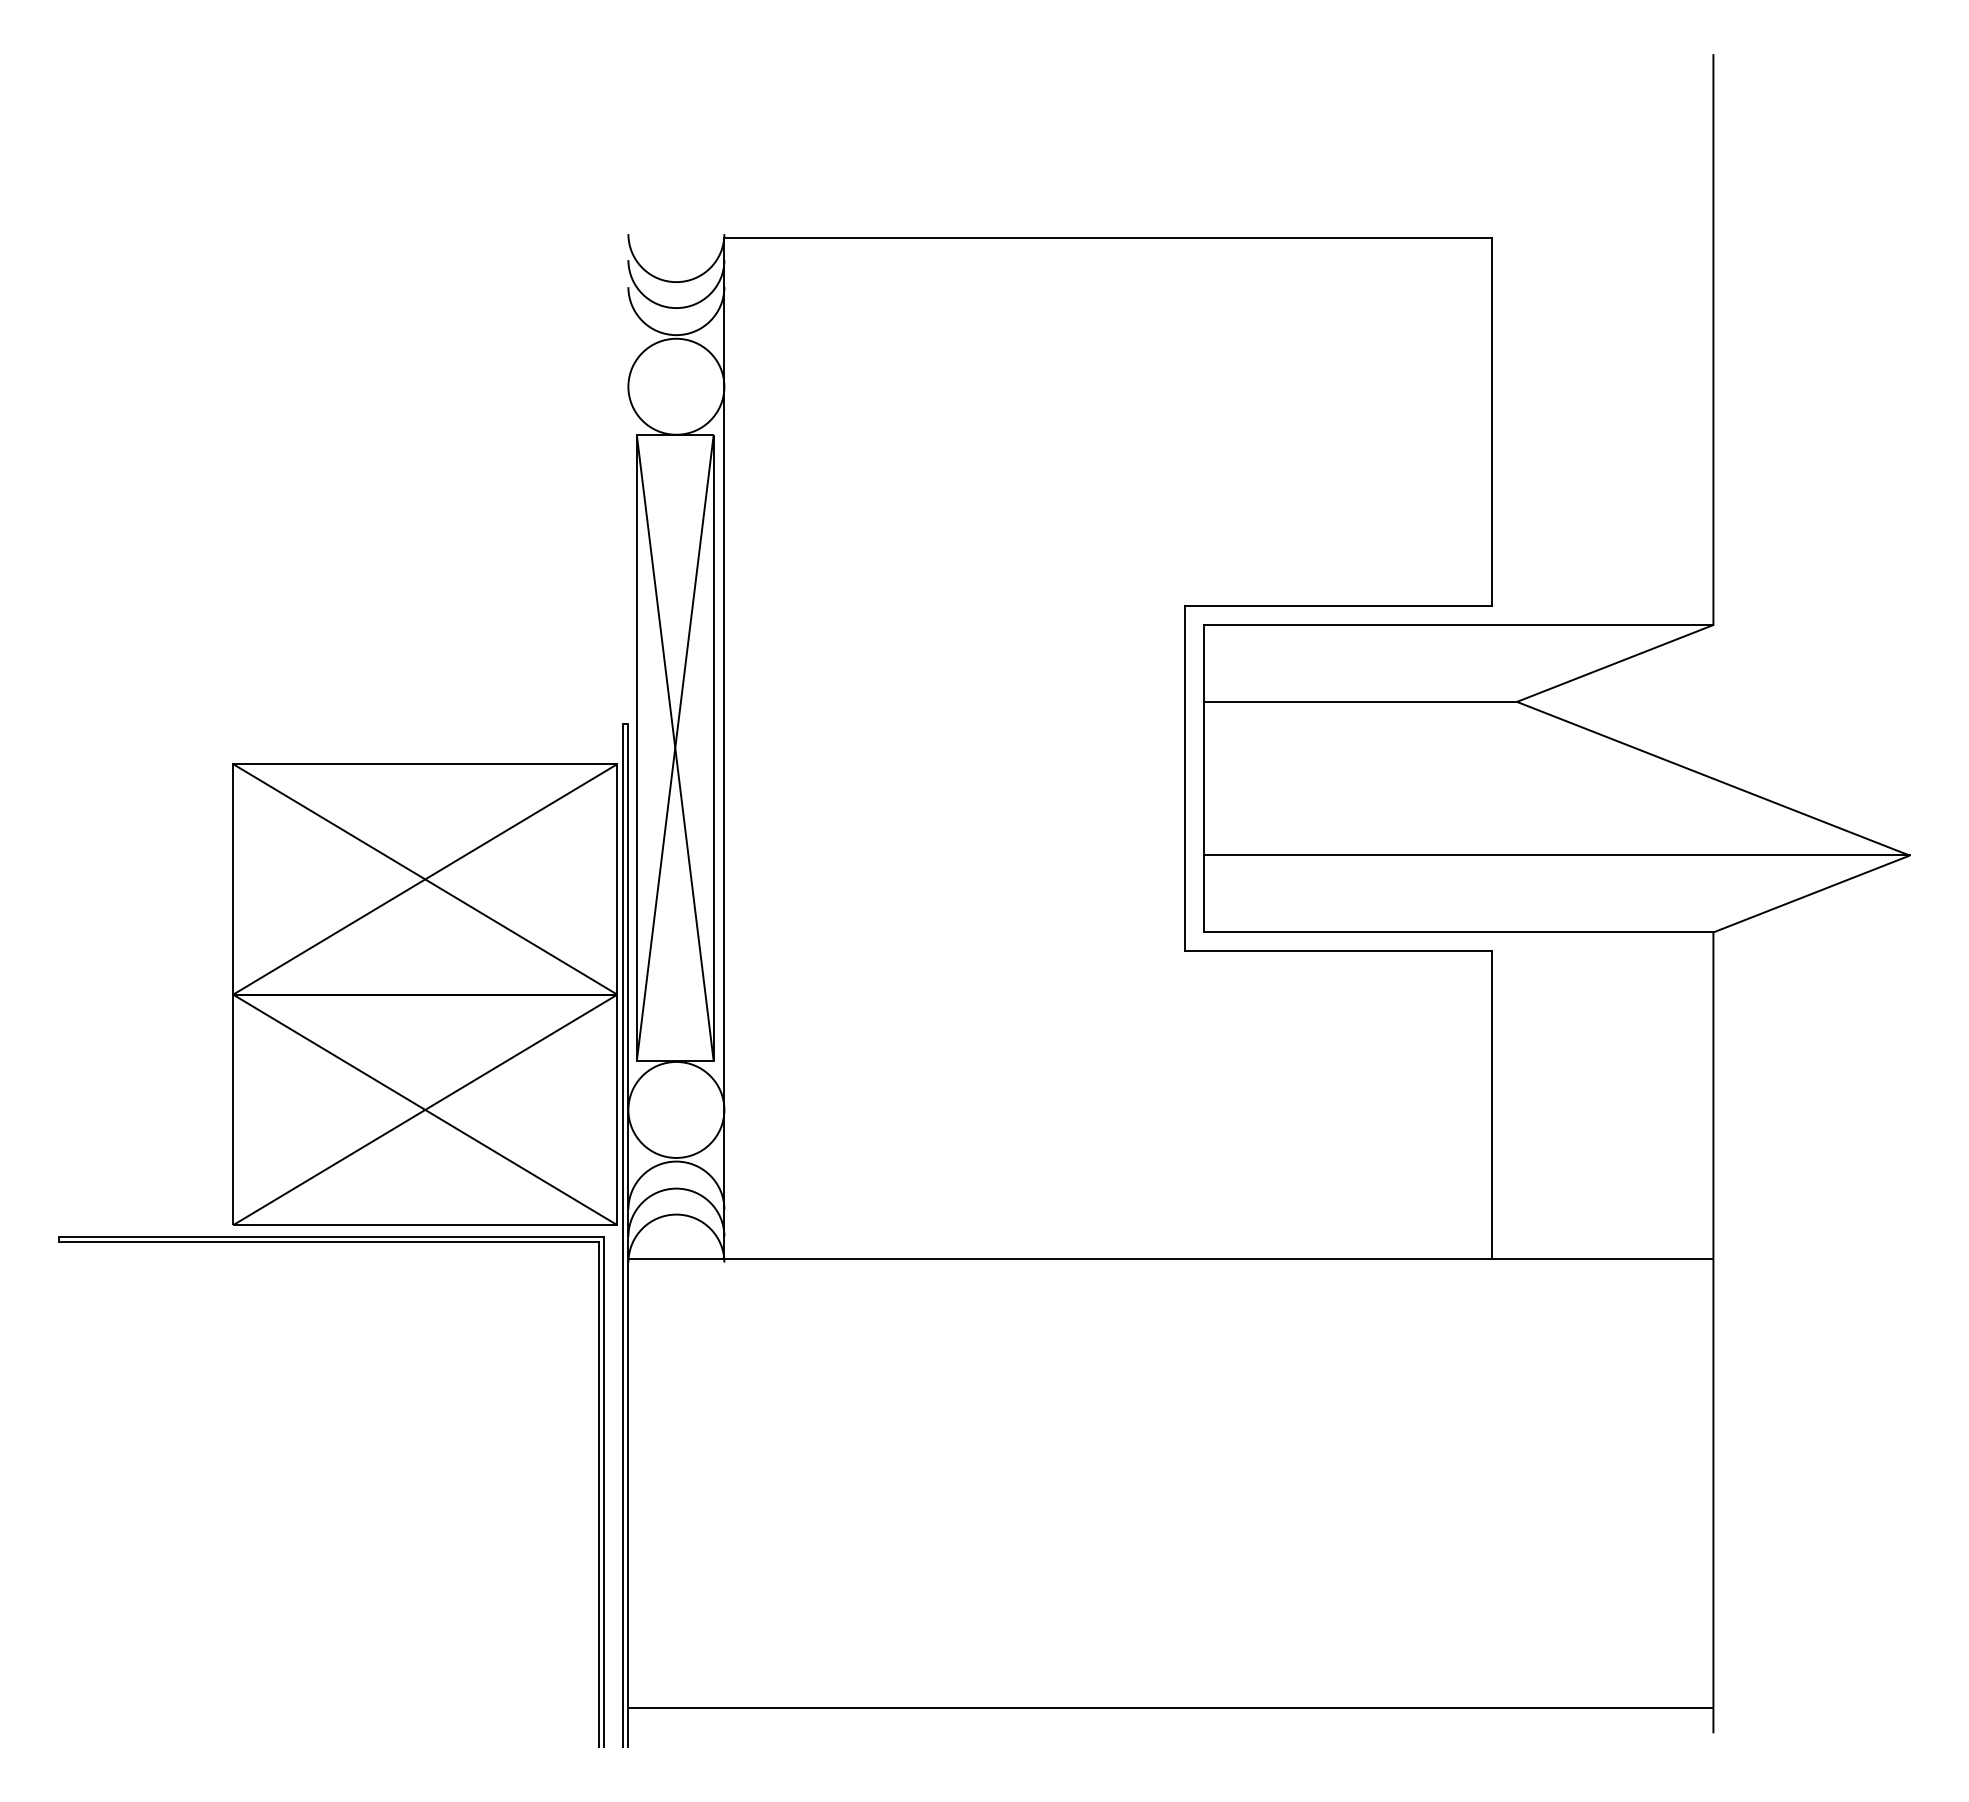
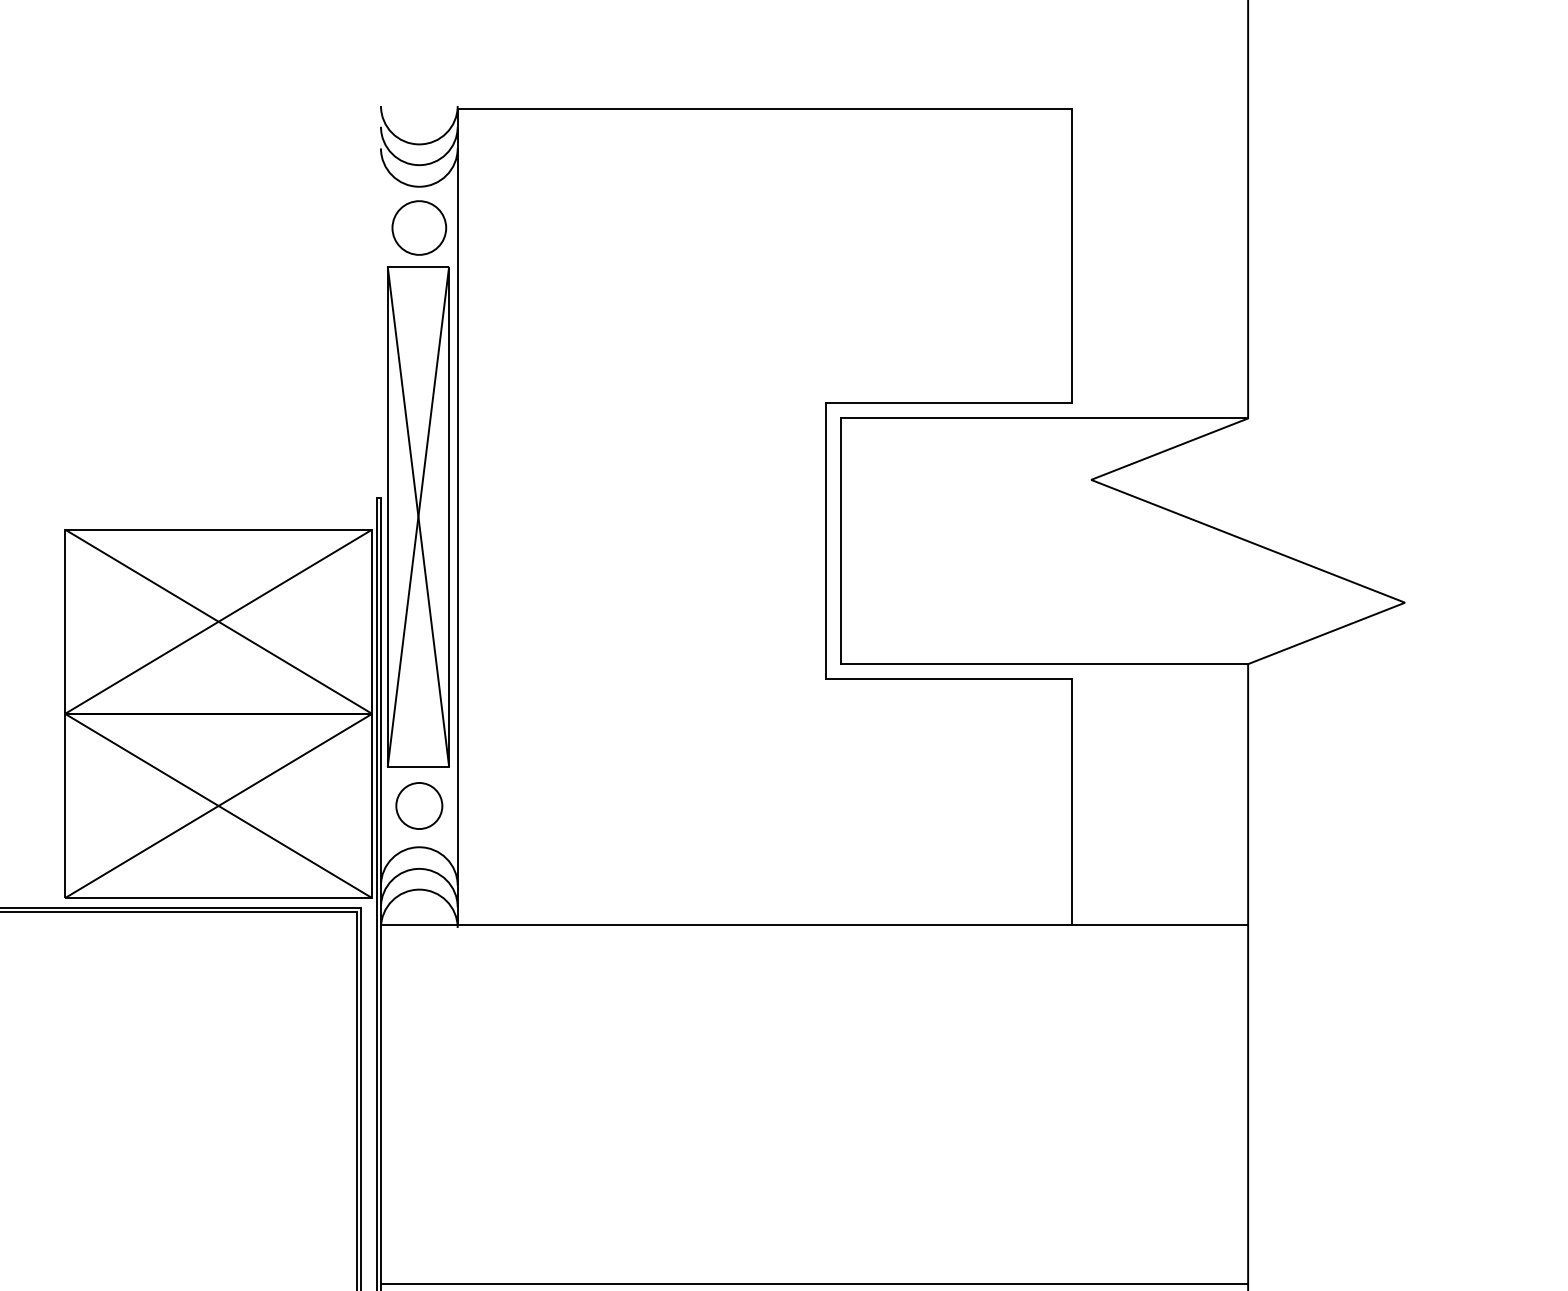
circle: (676, 386) -> (419, 227), size x0.7
line: (1360, 701) -> (966, 479), removed
line: (1556, 855) -> (1122, 602), removed
circle: (676, 1109) -> (419, 805), size x0.6

